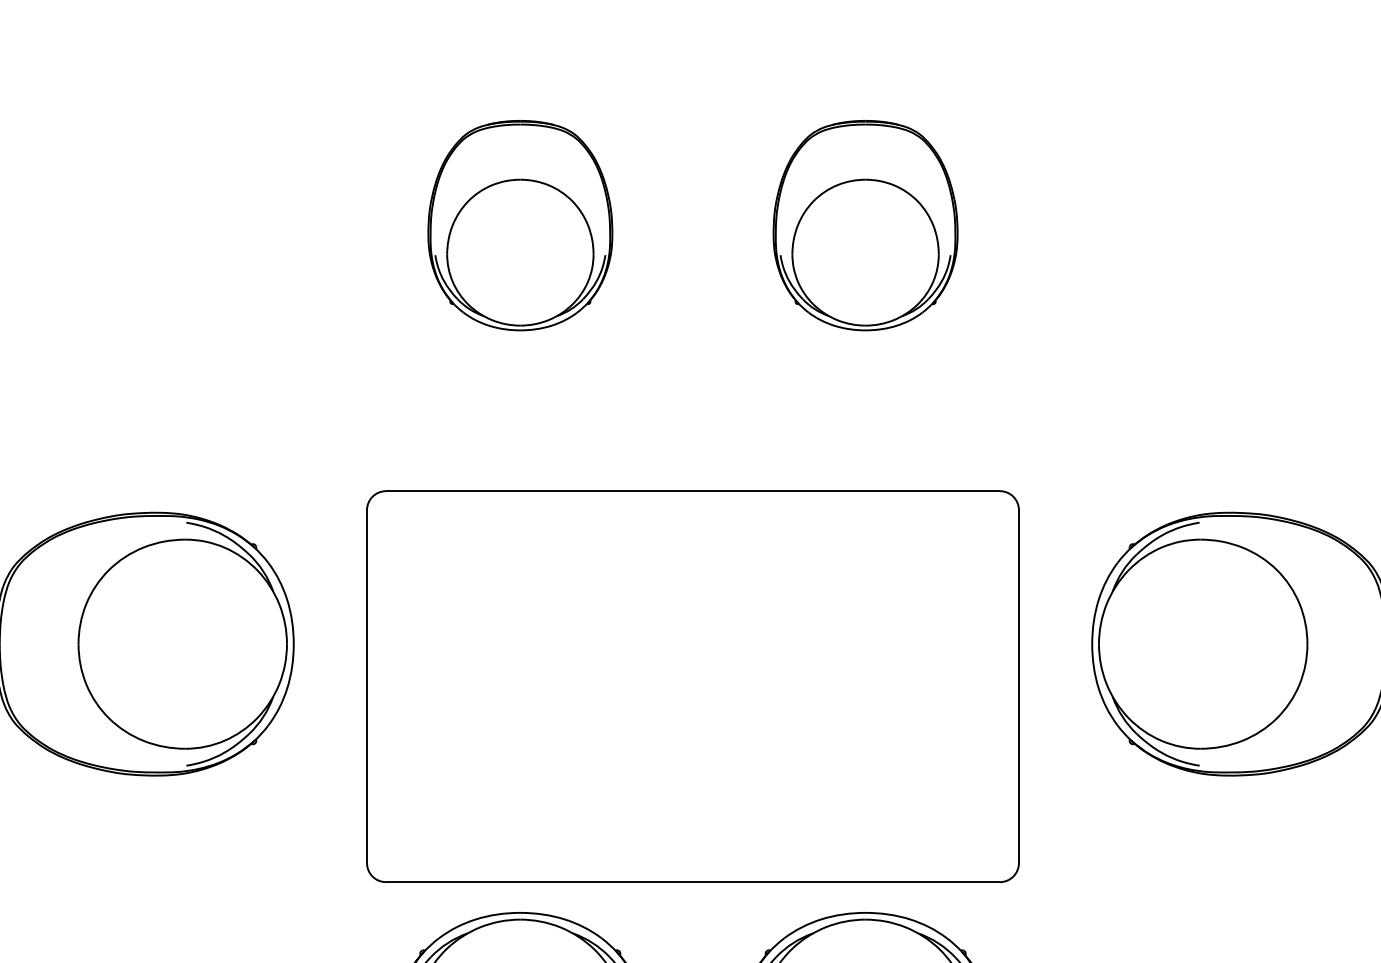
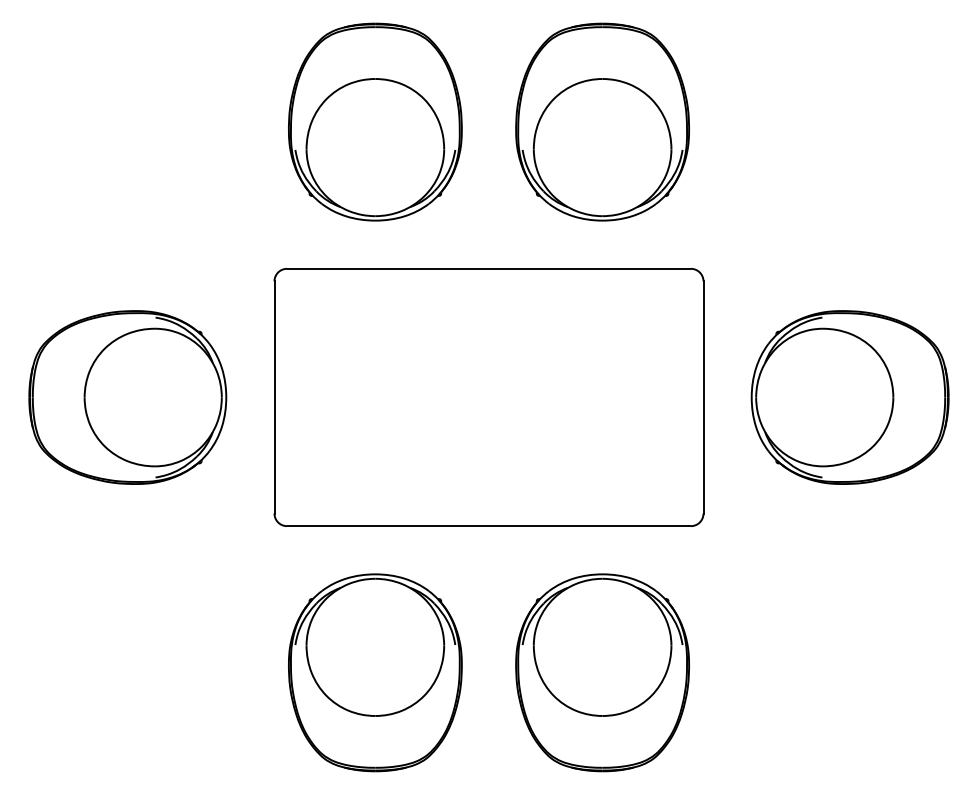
part: (520, 224) -> (375, 121), size x1.43
part: (865, 224) -> (602, 121), size x1.43
part: (692, 686) -> (488, 397), moved

